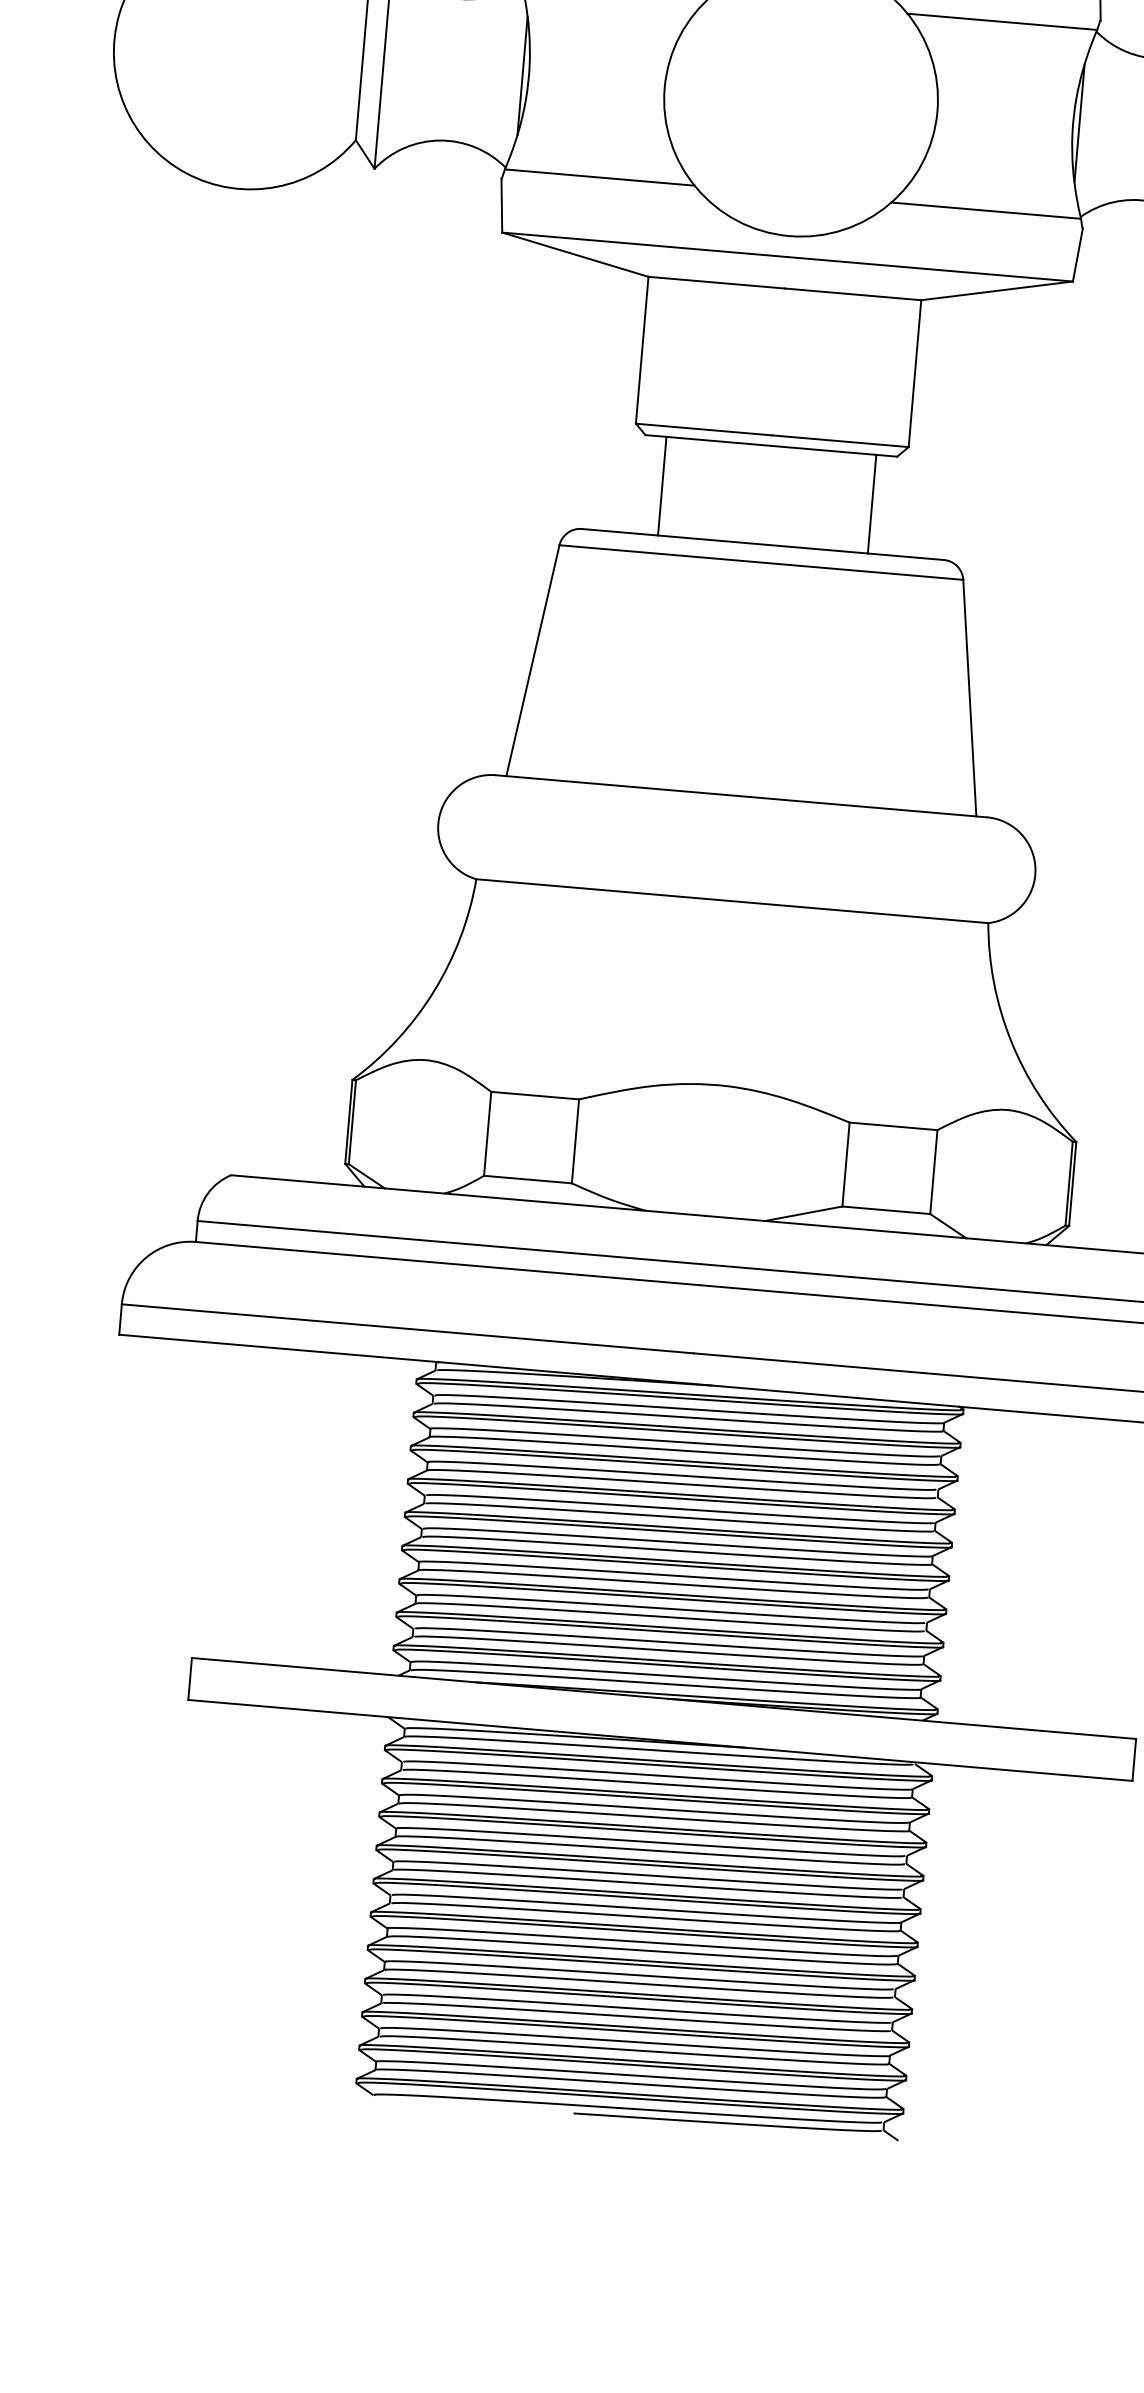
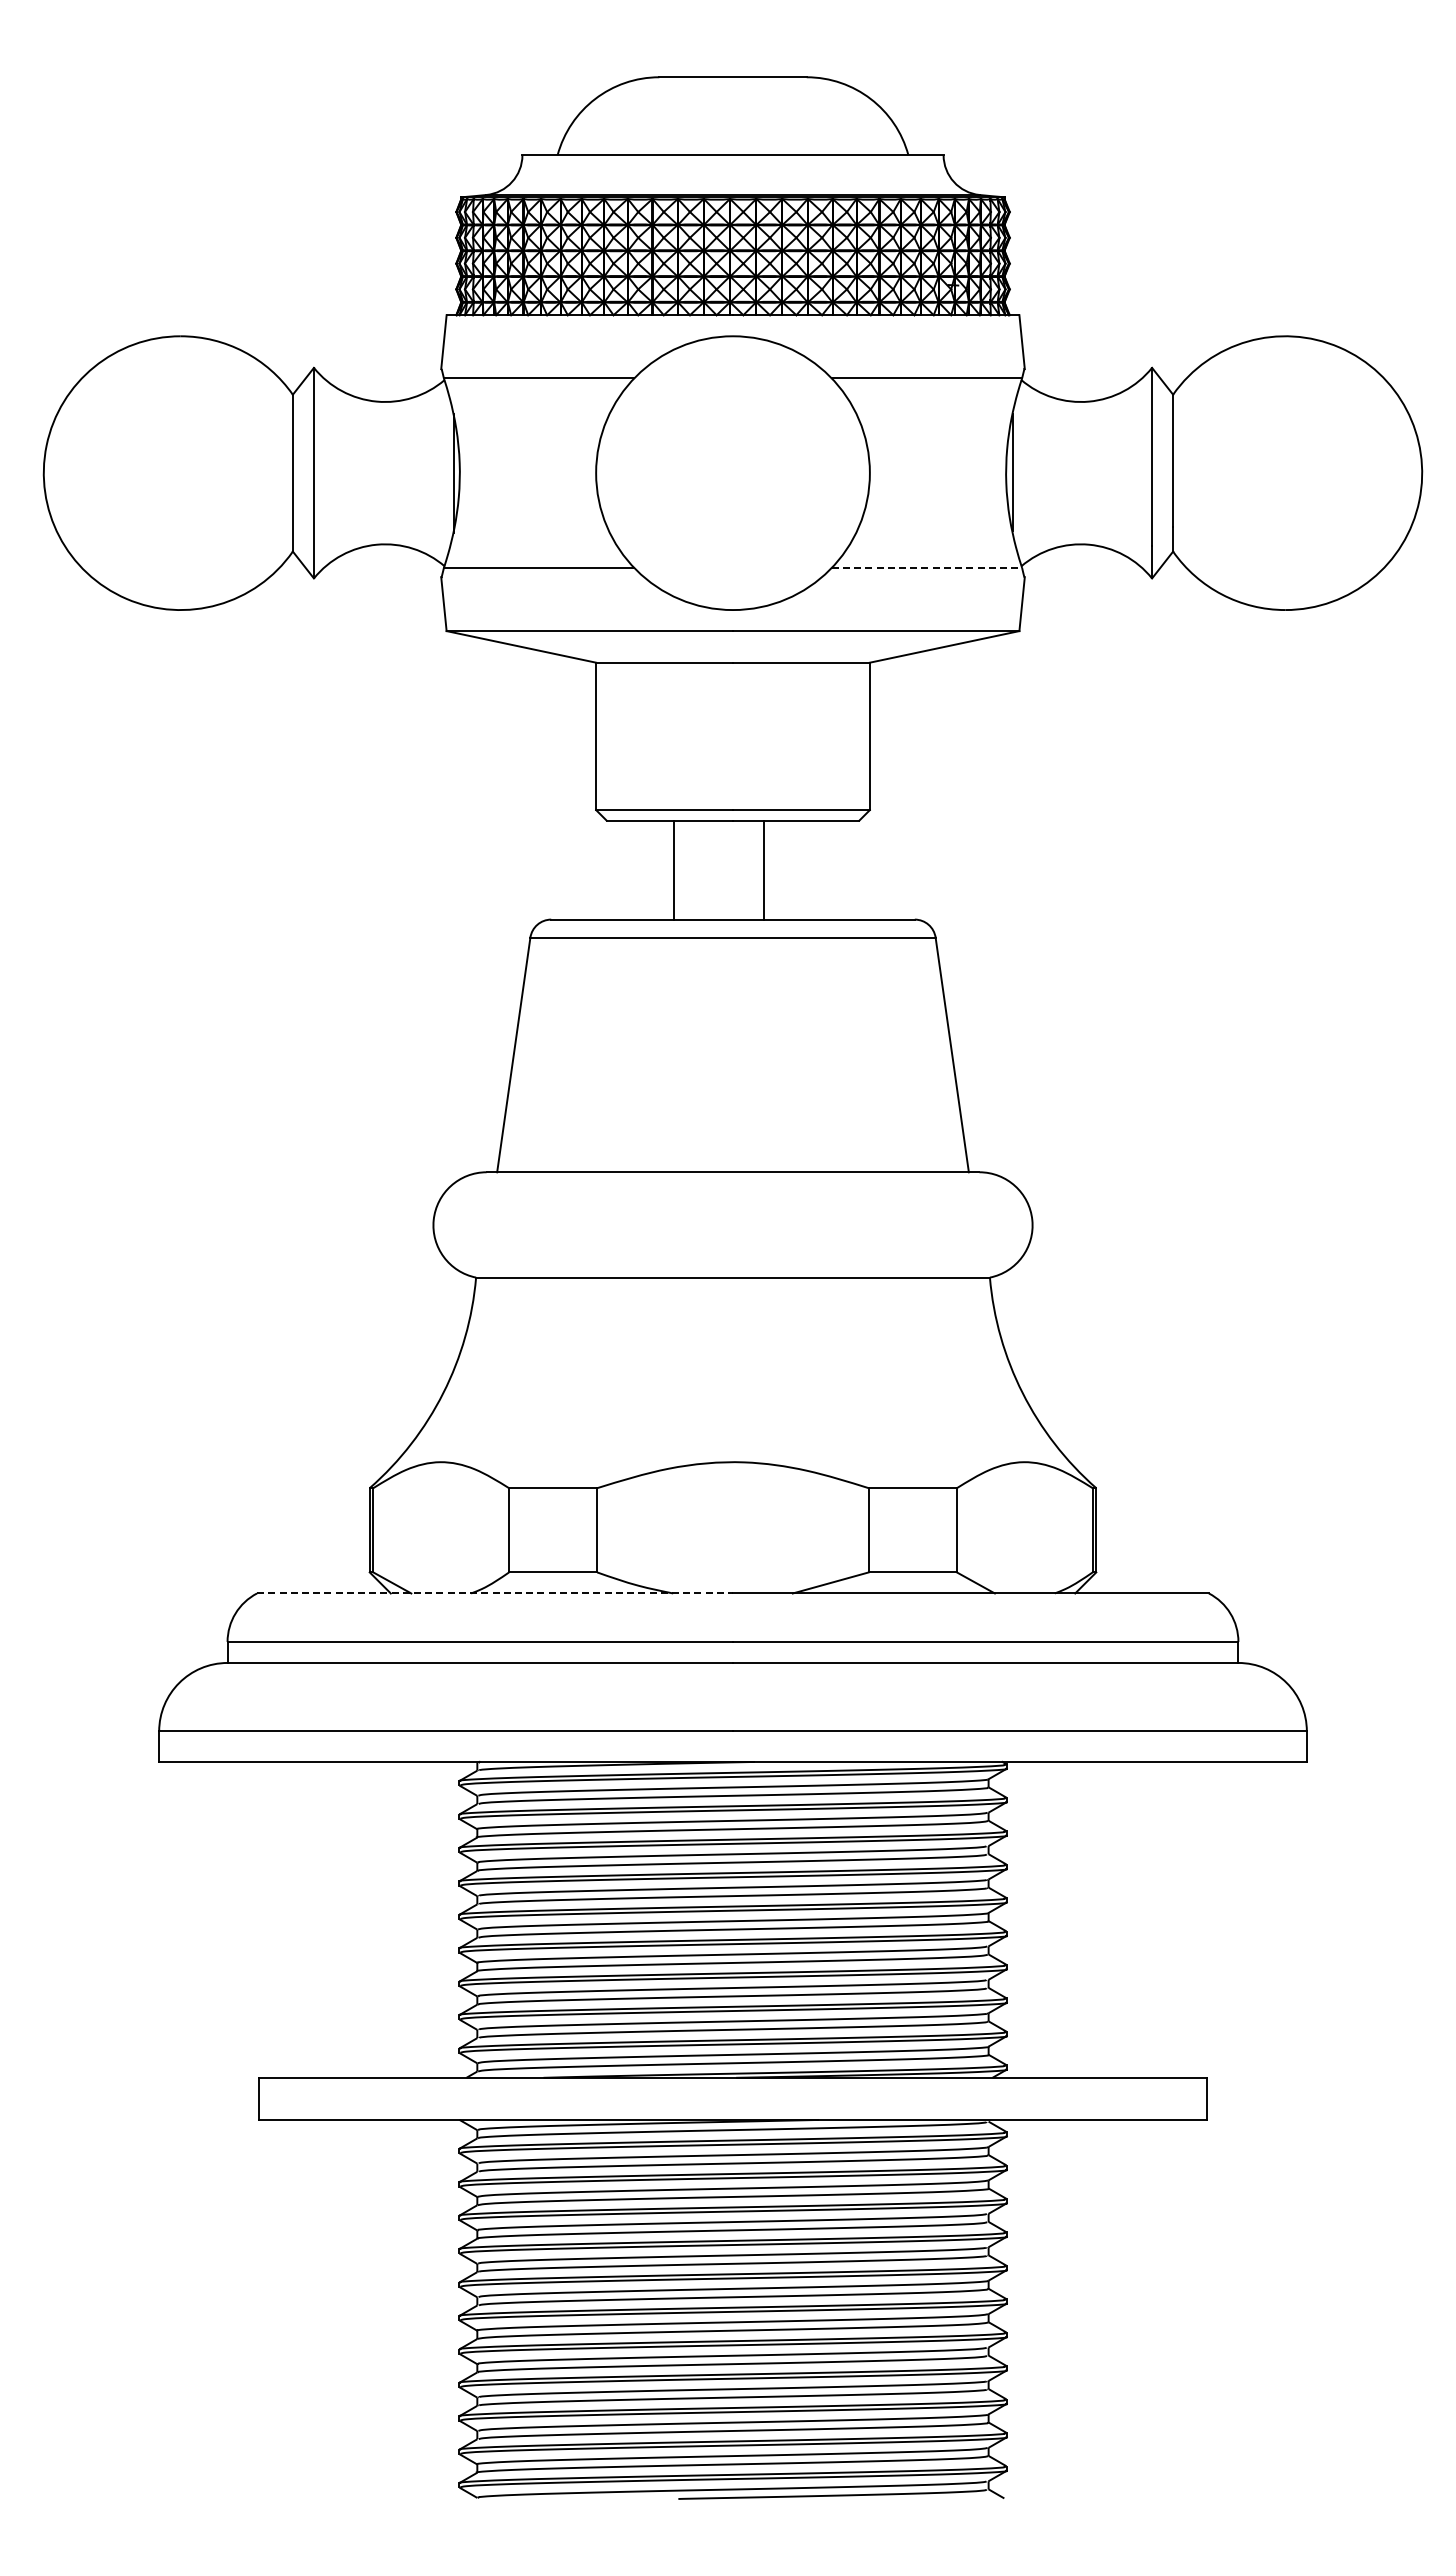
line: (986, 210) -> (927, 567), solid -> dashed
line: (662, 485) -> (673, 869), moved
line: (872, 503) -> (764, 869), moved
line: (468, 1195) -> (495, 1593), solid -> dashed

